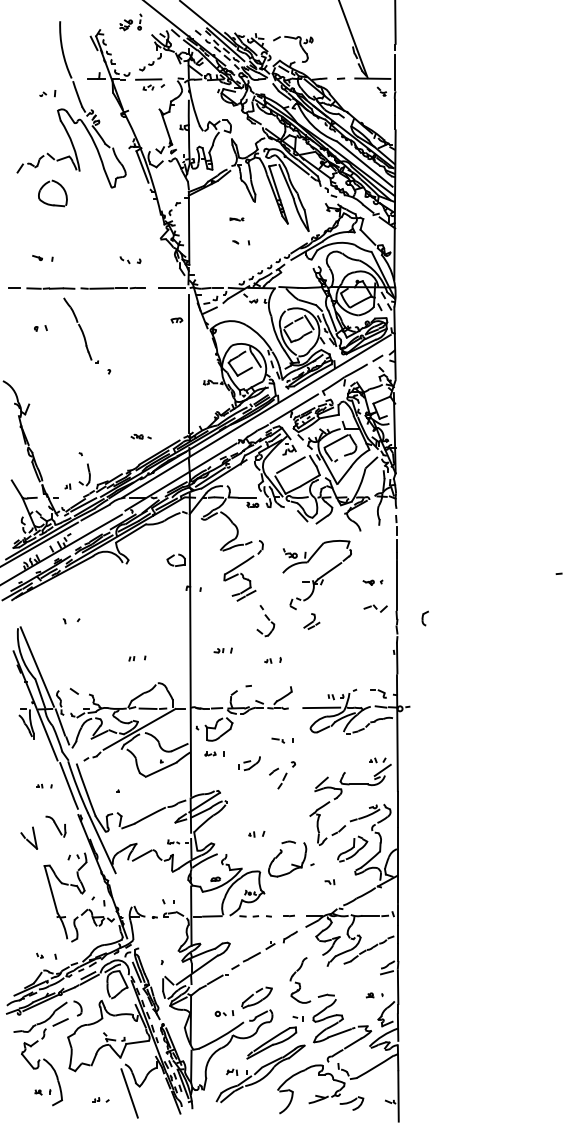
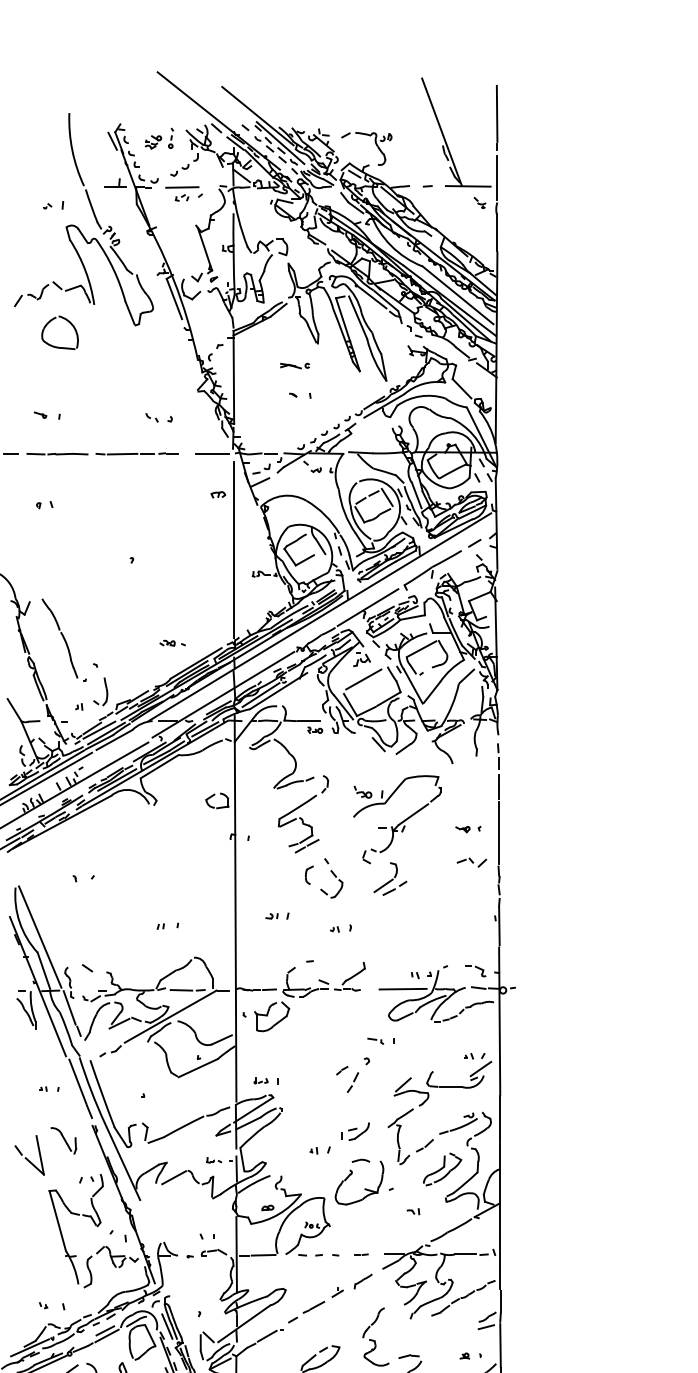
part: (130, 22) -> (159, 138), moved
part: (236, 219) -> (294, 366), size x1.67
part: (80, 330) -> (63, 640), moved
part: (424, 618) -> (308, 875), moved
part: (311, 621) -> (390, 878), size x1.67
part: (282, 740) -> (381, 1041), moved
part: (214, 753) -> (266, 1080), moved
part: (249, 763) -> (355, 1131), moved
part: (29, 838) -> (30, 1155), size x1.43

